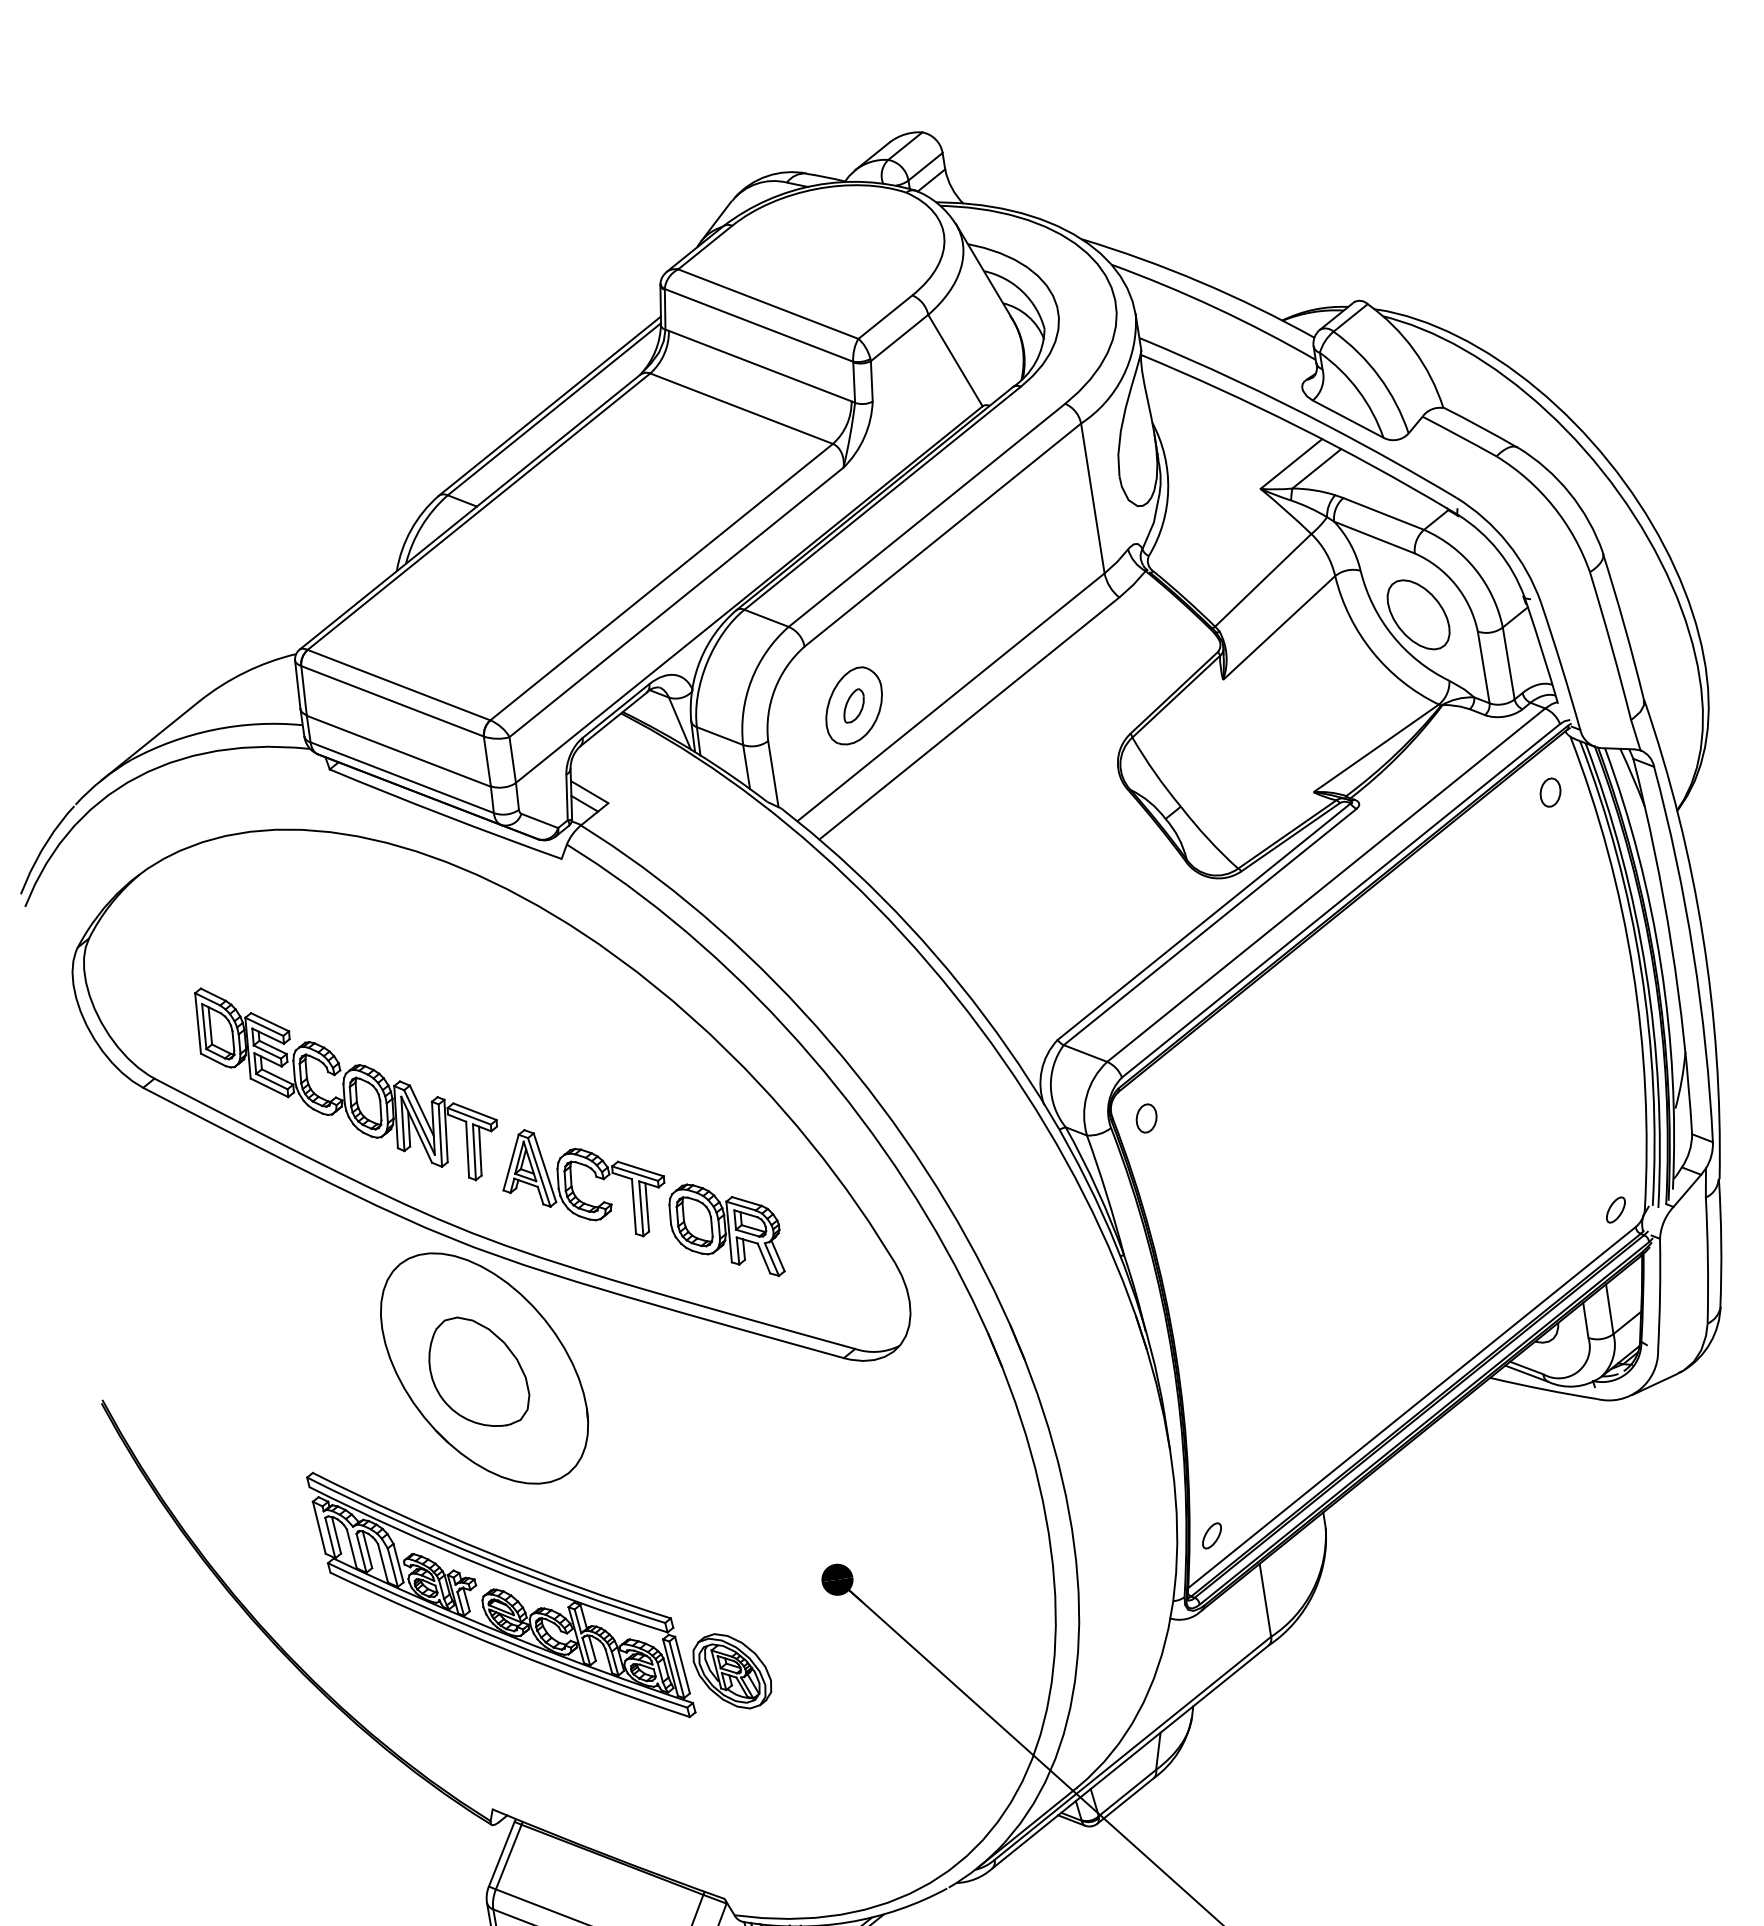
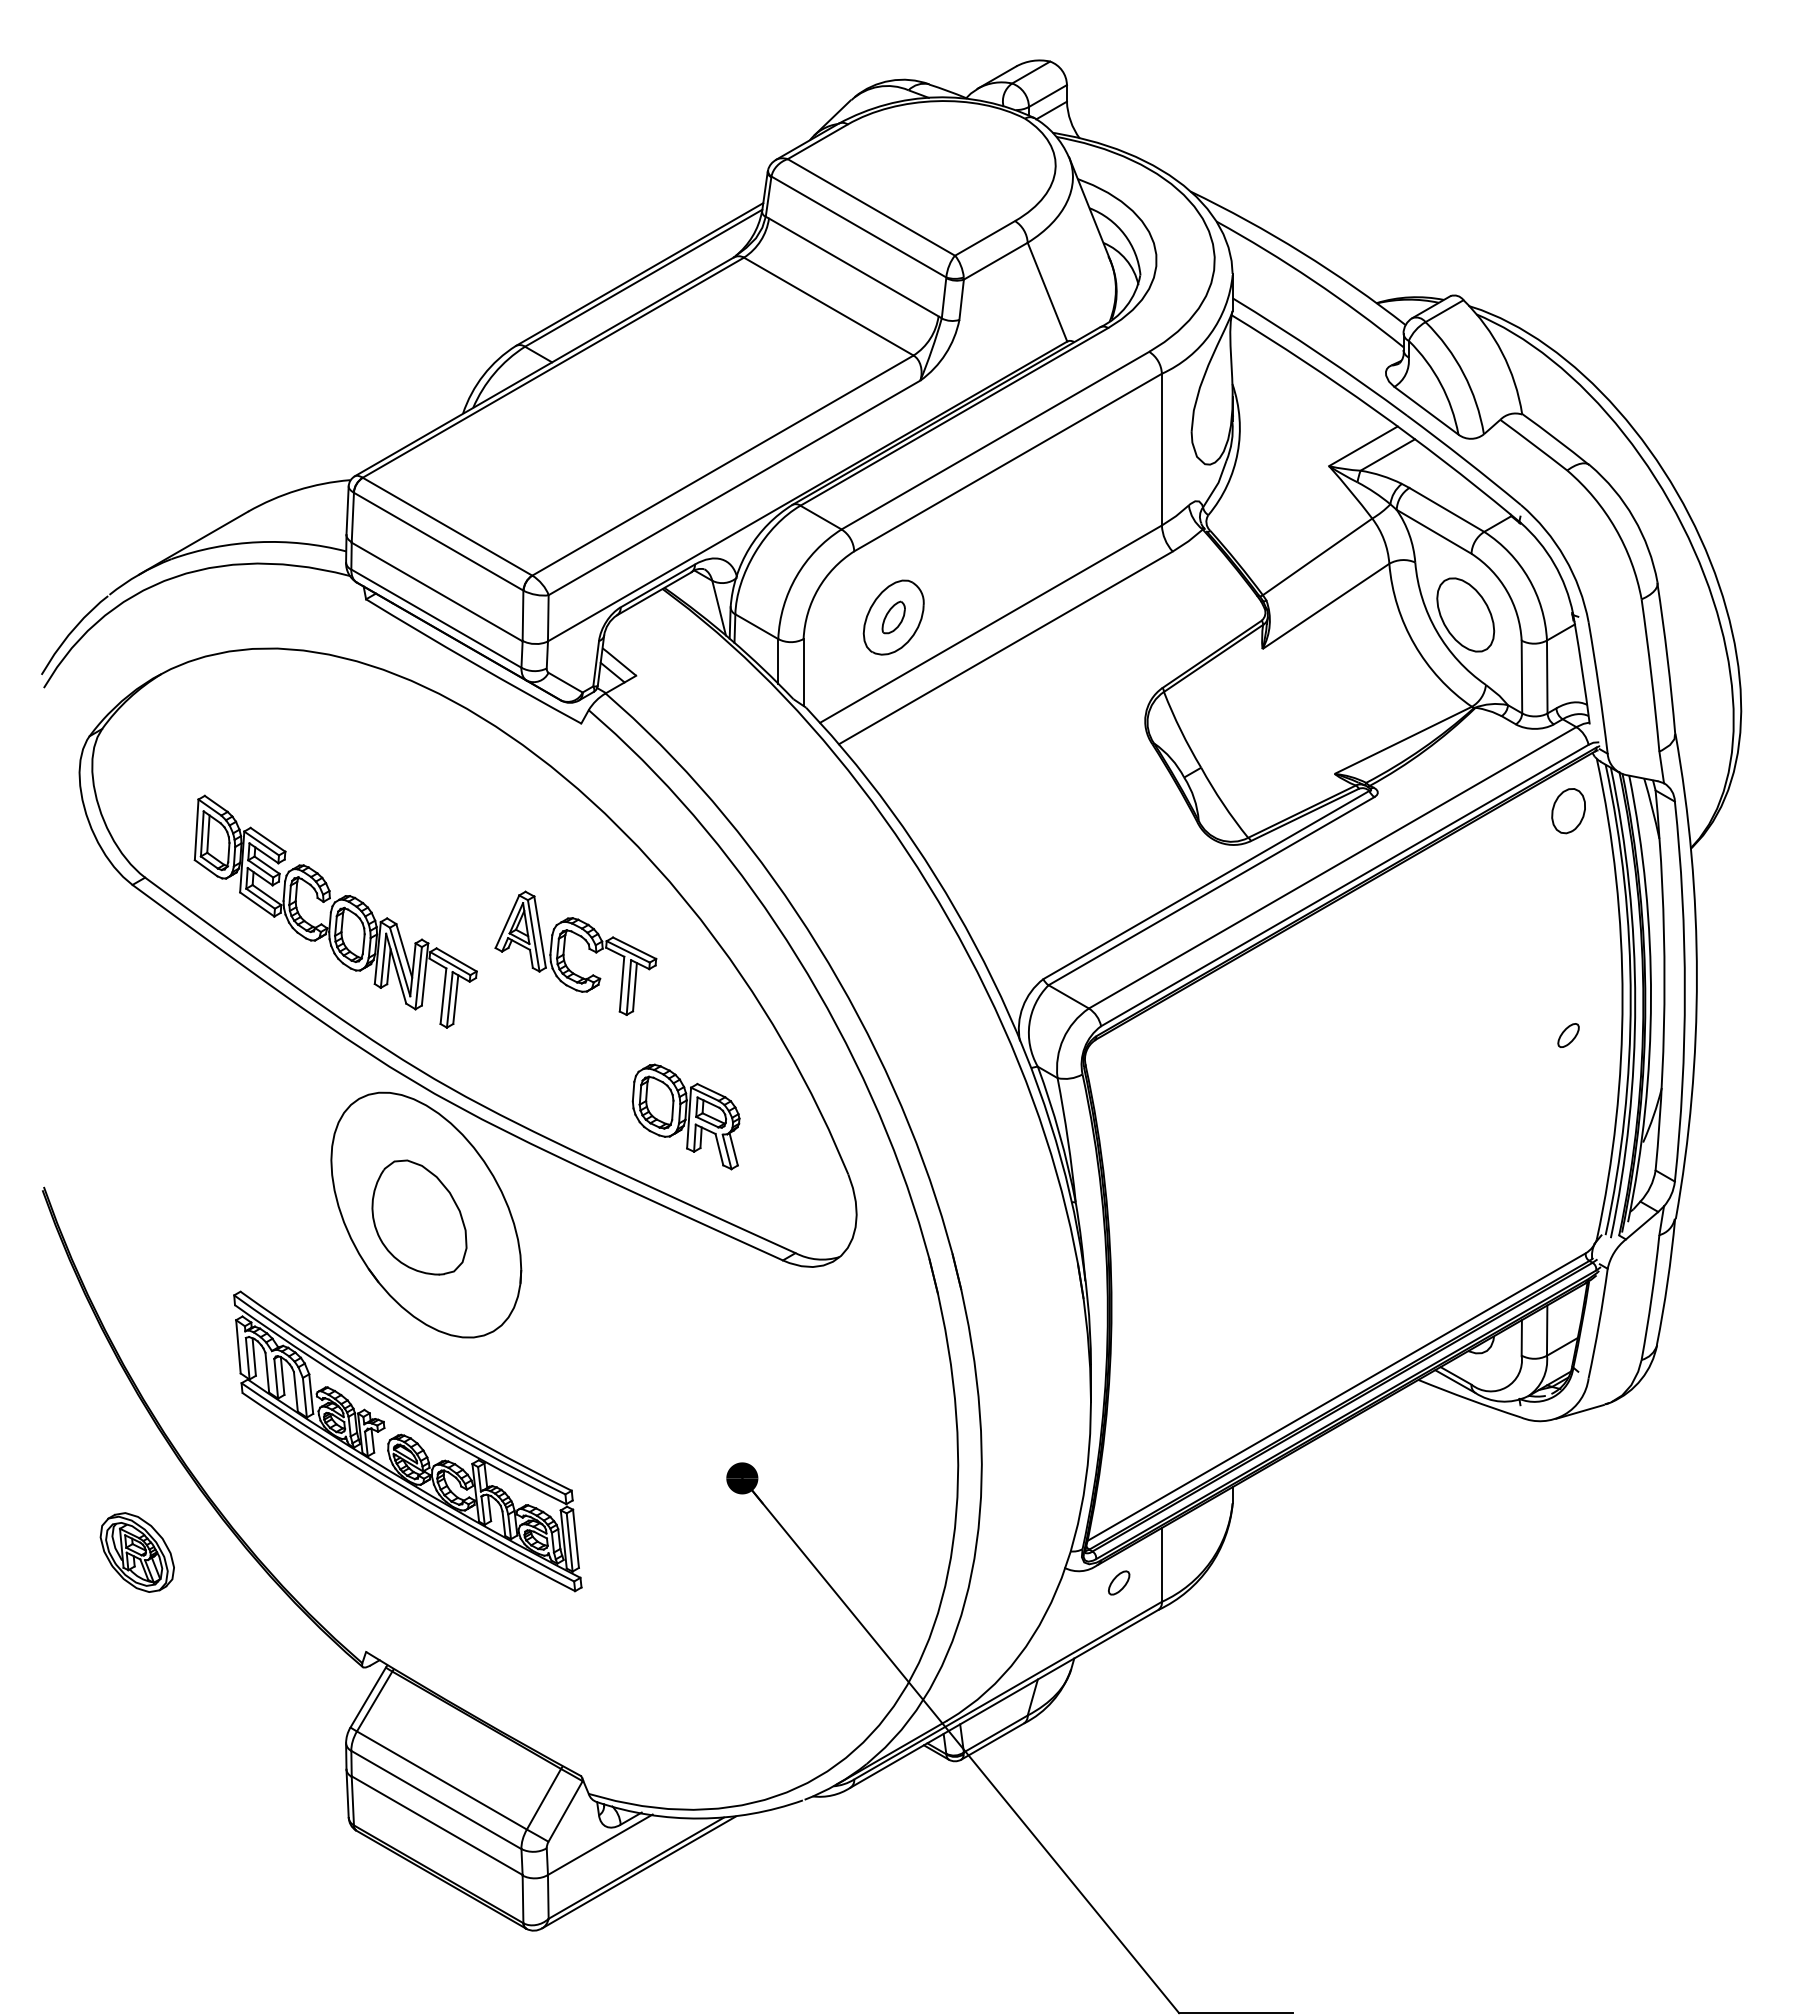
part: (1550, 792) -> (1568, 810), size x1.6
part: (1147, 1118) -> (1119, 1070), removed
part: (572, 1184) -> (564, 952), moved
part: (1615, 1209) -> (1568, 1035), moved
part: (1212, 1535) -> (1119, 1582), moved
part: (731, 1671) -> (136, 1552), moved

